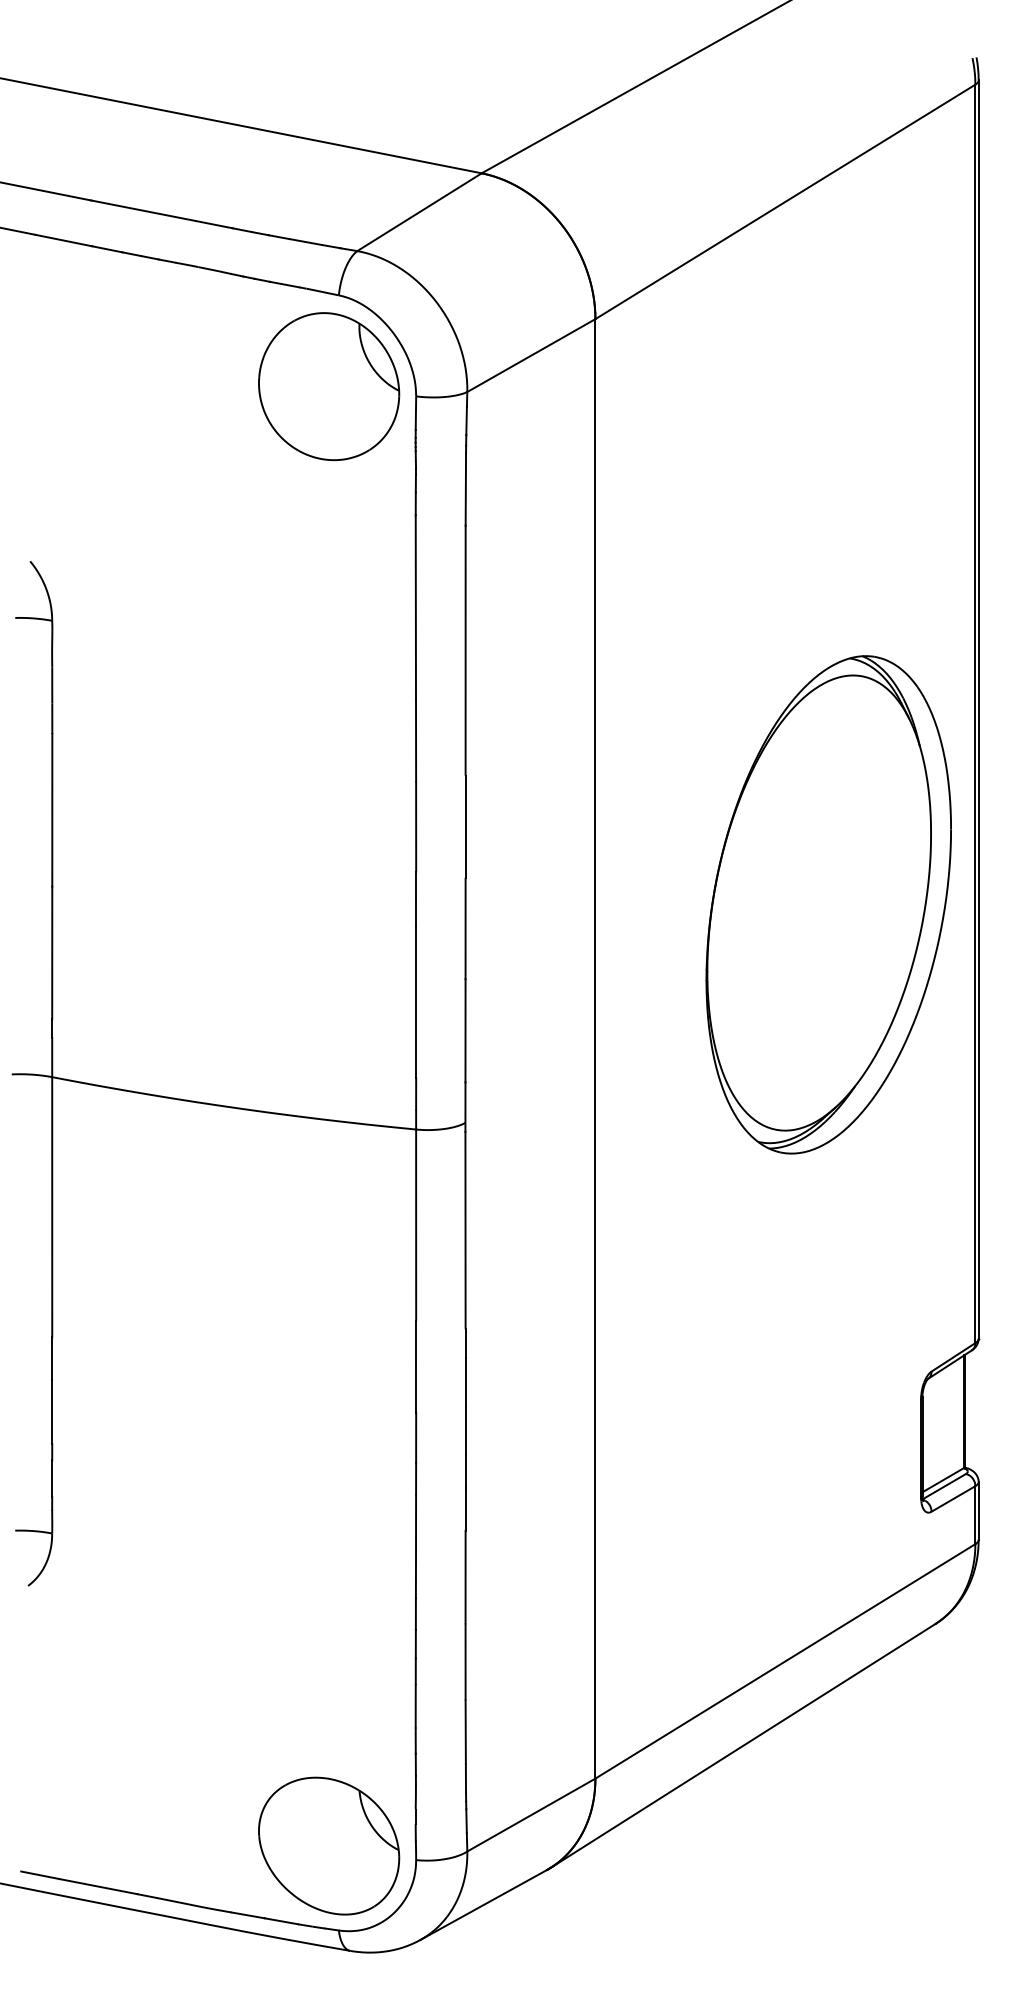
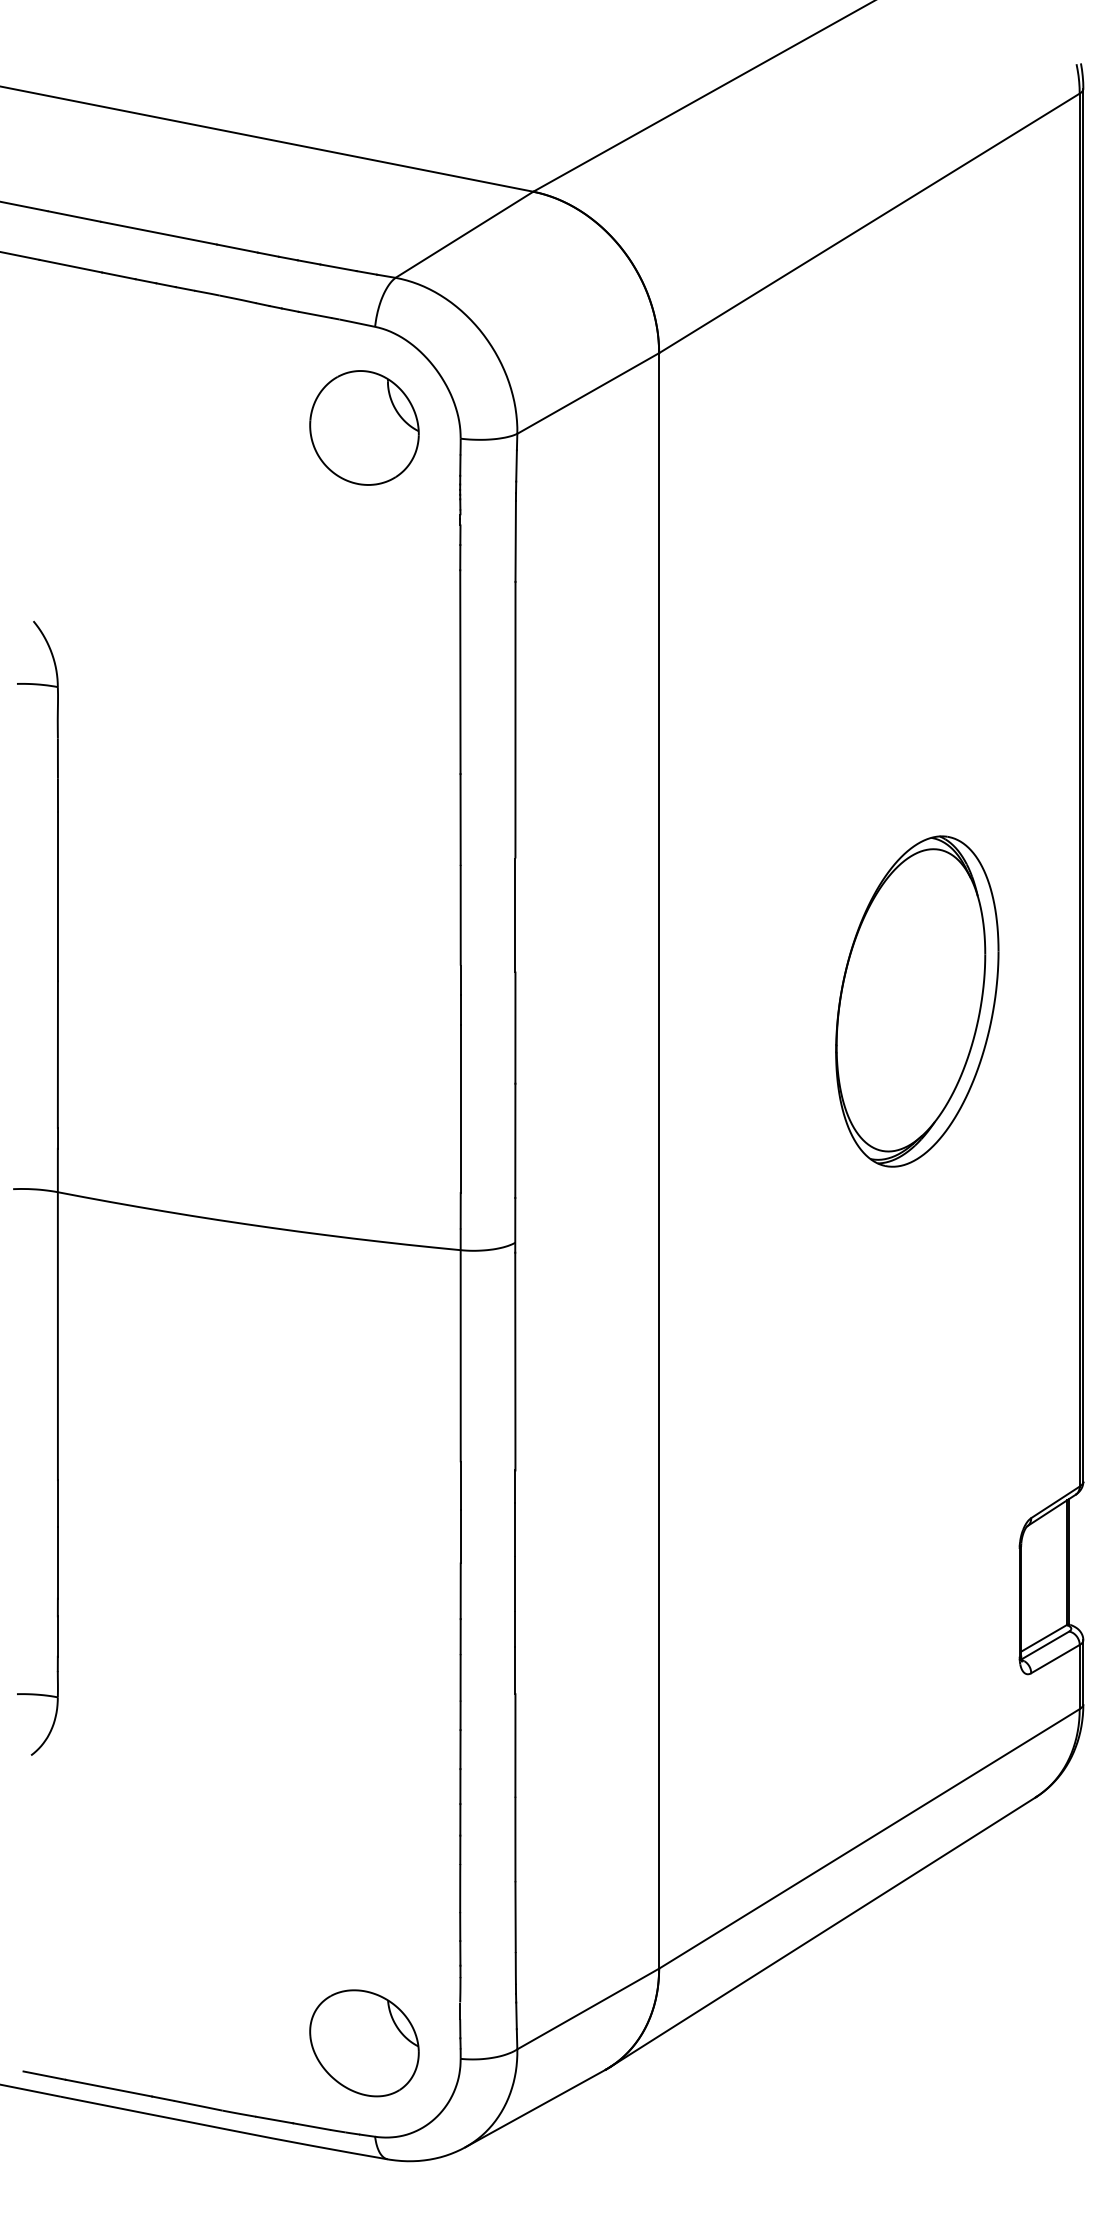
part: (329, 386) -> (364, 427), size x0.7
part: (828, 904) -> (917, 1001), size x0.6
part: (329, 1845) -> (364, 2042), size x0.7

